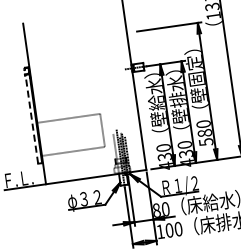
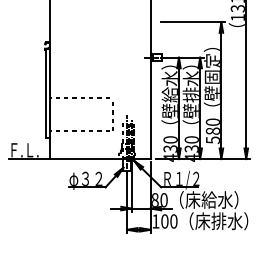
line: (31, 119) -> (45, 93), dashed -> solid

